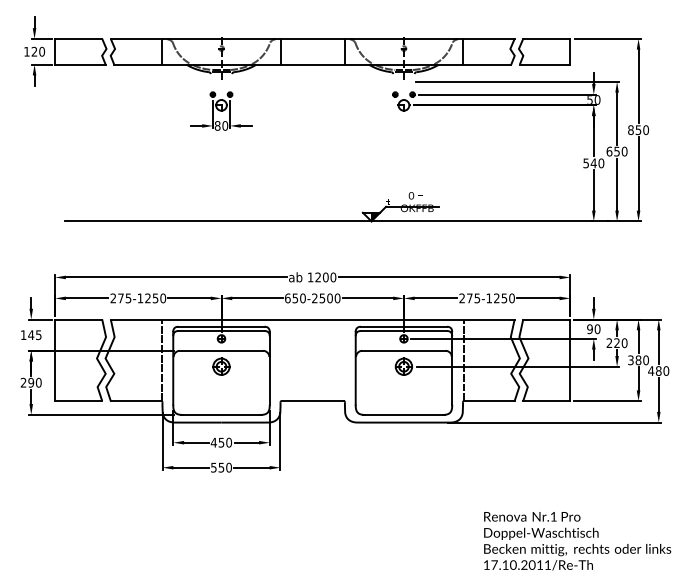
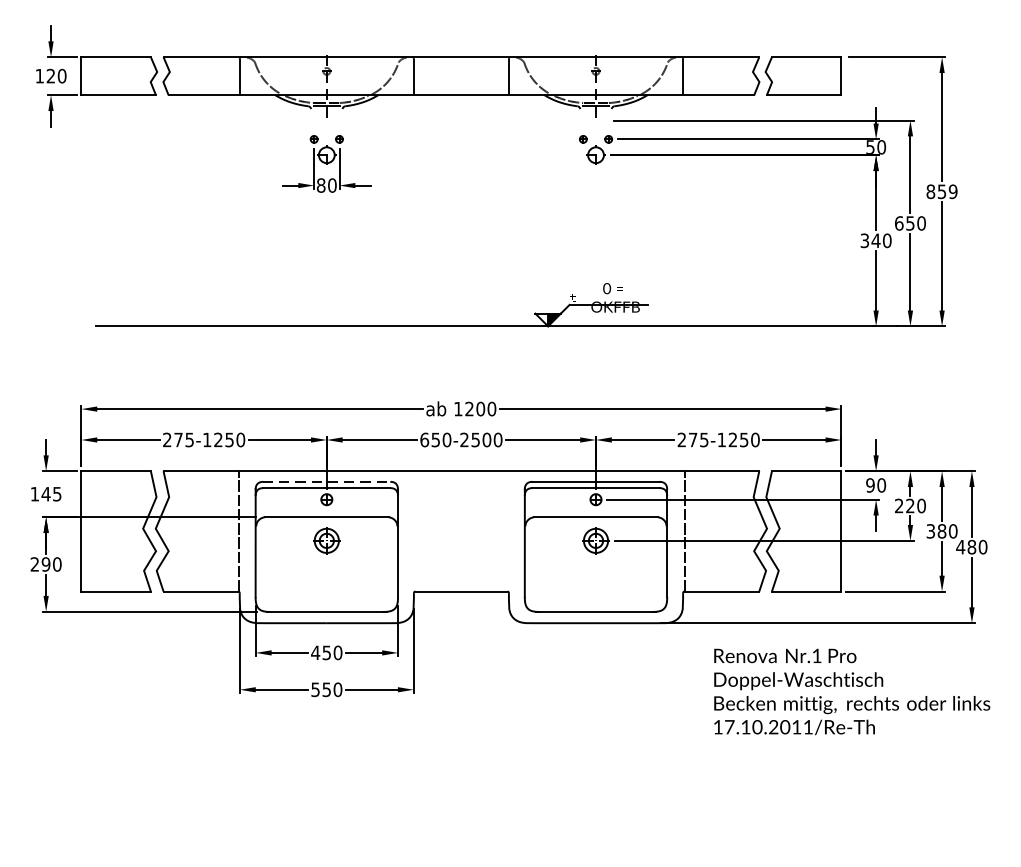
text: (645, 129) -> (952, 190), 850 -> 859
text: (585, 162) -> (863, 239), 540 -> 340
line: (221, 326) -> (326, 481), solid -> dashed
text: (577, 541) -> (852, 692), moved

